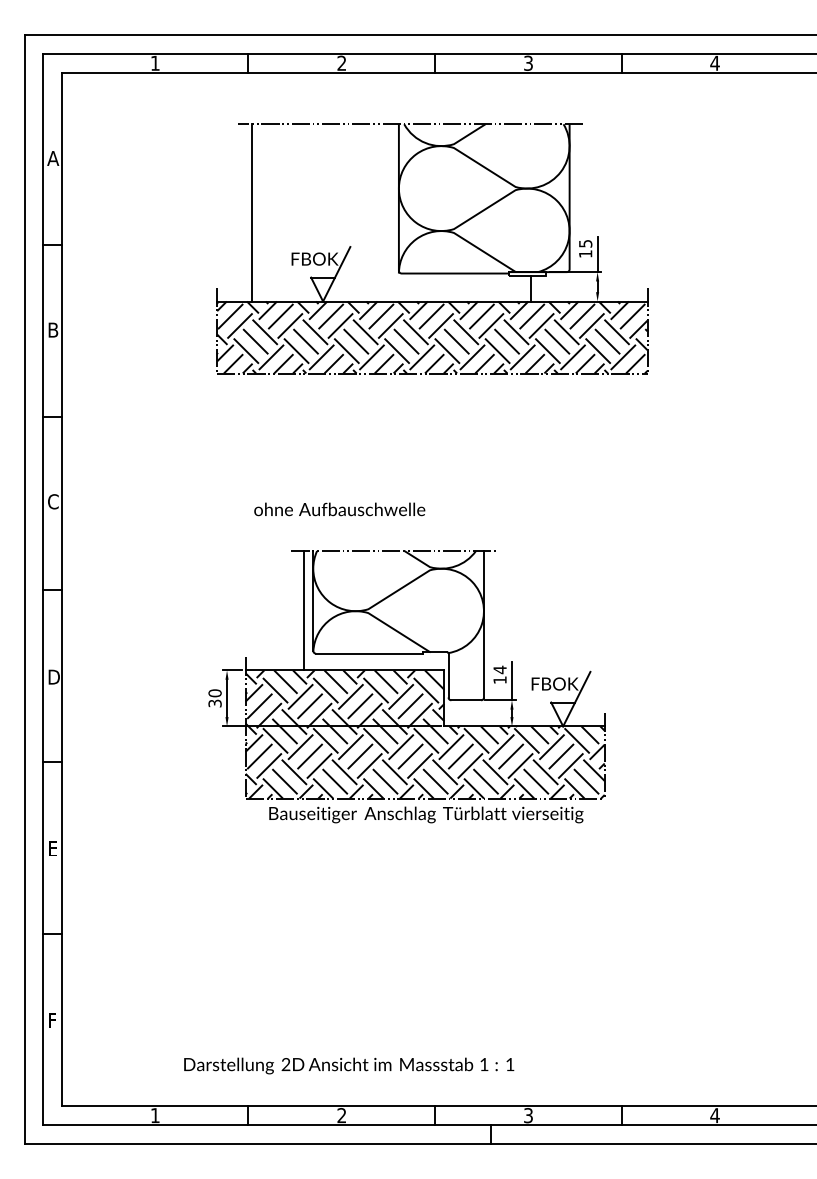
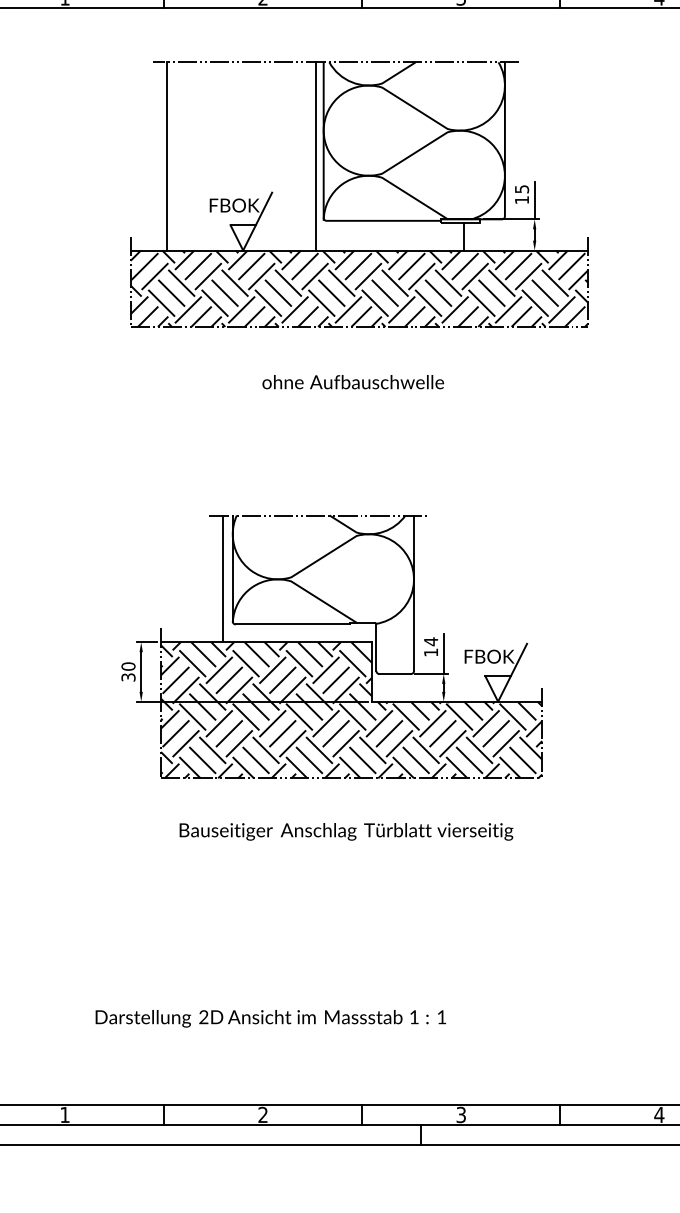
line: (391, 212) -> (315, 156), added
text: (339, 509) -> (352, 382), moved
text: (426, 814) -> (346, 831), moved
text: (349, 1065) -> (271, 1018), moved

